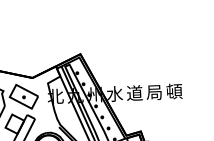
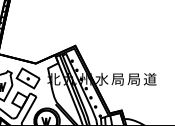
text: (173, 90) -> (149, 78), 頓 -> 道
text: (134, 93) -> (117, 79), 道 -> 局

